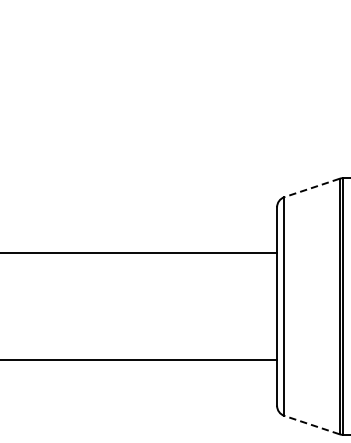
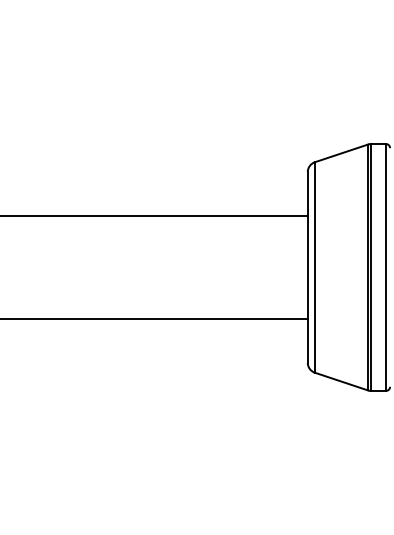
line: (312, 188) -> (341, 153), dashed -> solid
line: (312, 425) -> (341, 381), dashed -> solid

